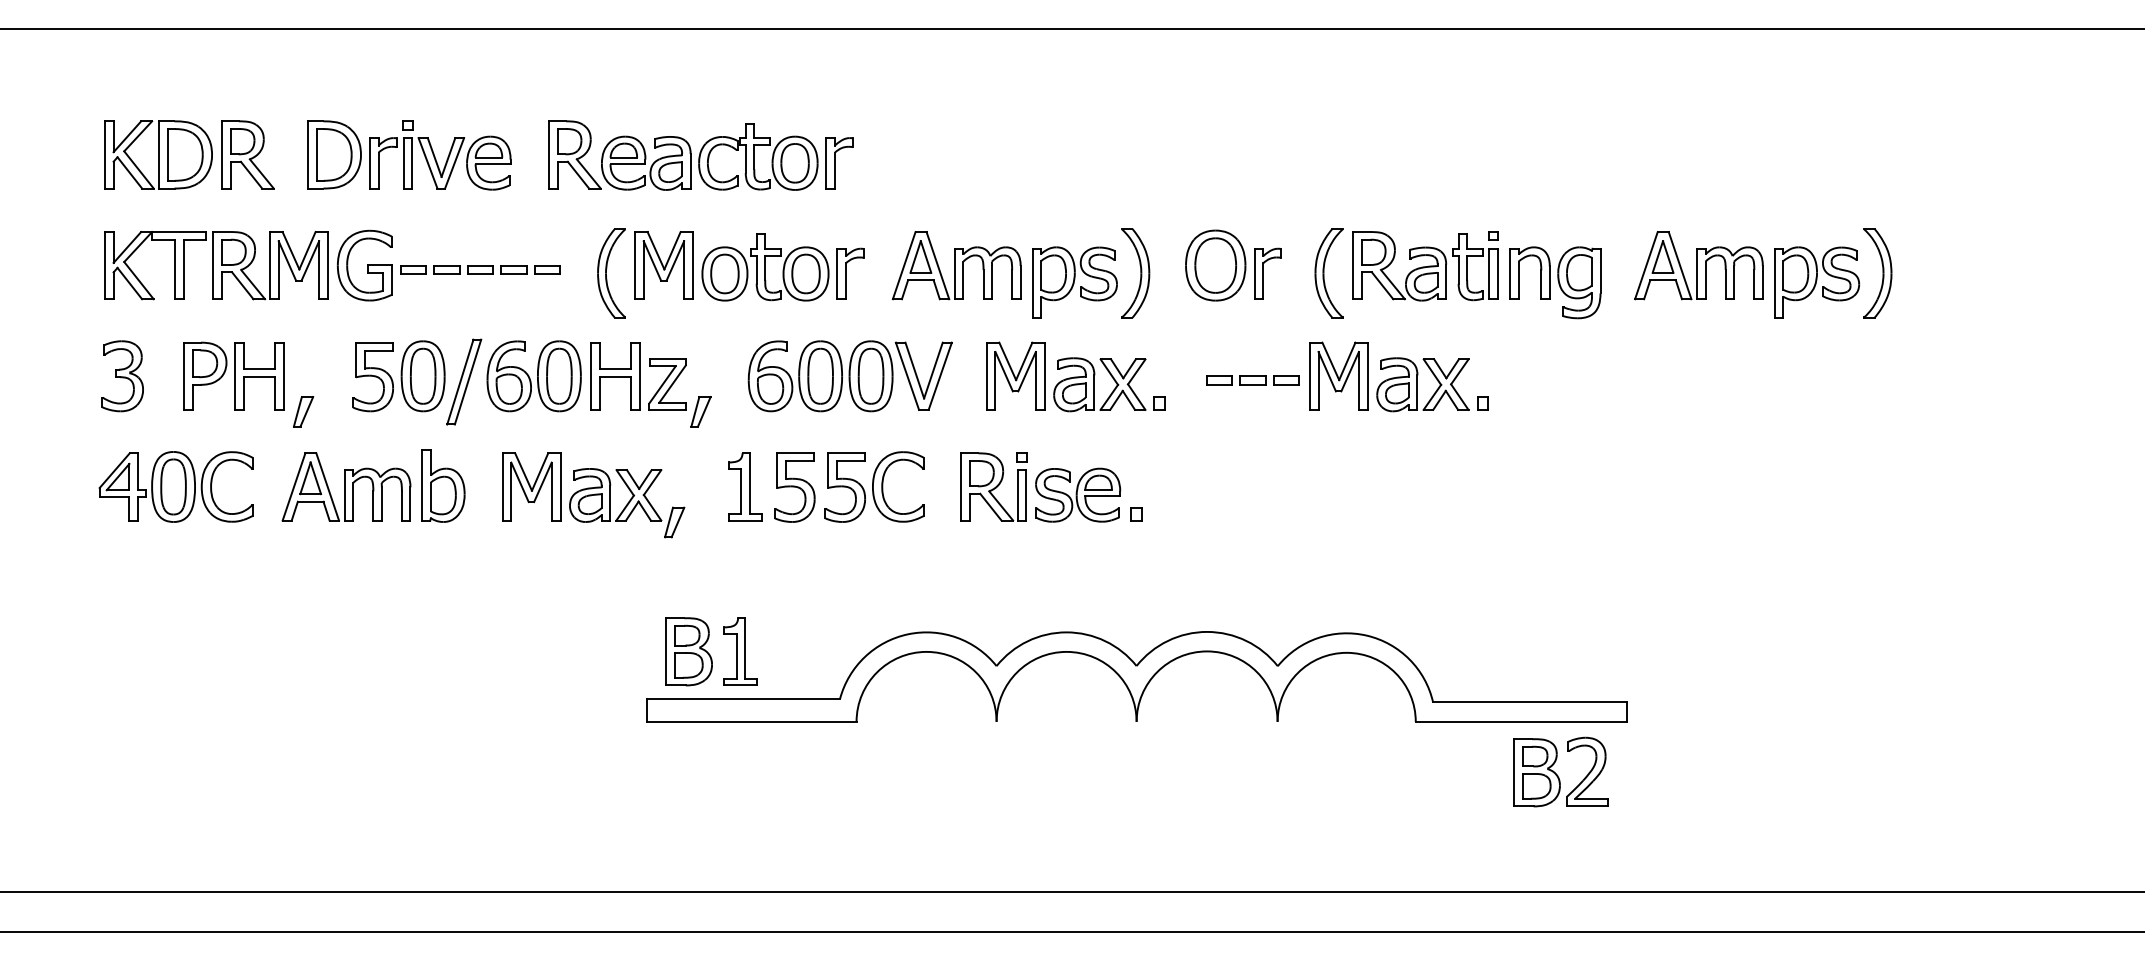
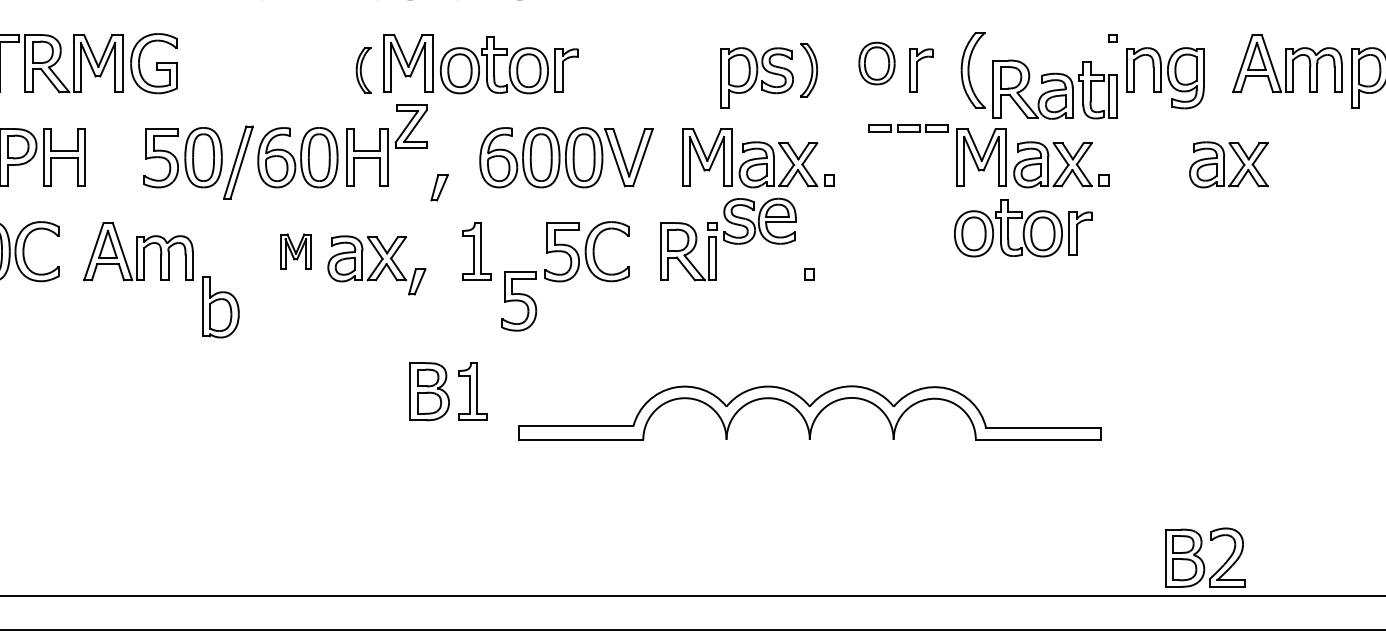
part: (956, 265) -> (656, 63), removed
part: (1215, 265) -> (876, 63), size x0.7
part: (1425, 266) -> (1055, 89), moved
part: (480, 269) -> (252, 66), removed
part: (611, 273) -> (363, 70), size x0.6
part: (1135, 273) -> (808, 70), size x0.7
part: (1252, 380) -> (908, 128), moved
part: (667, 384) -> (411, 126), moved
part: (1629, 384) -> (1228, 164), added
part: (303, 411) -> (101, 187), removed
part: (1387, 459) -> (1022, 228), added
part: (443, 485) -> (220, 306), moved
part: (531, 486) -> (295, 251), size x0.6
part: (794, 487) -> (519, 301), moved
part: (1078, 494) -> (760, 220), moved
part: (1136, 676) -> (809, 412), size x0.7
part: (1560, 771) -> (1204, 557), moved

